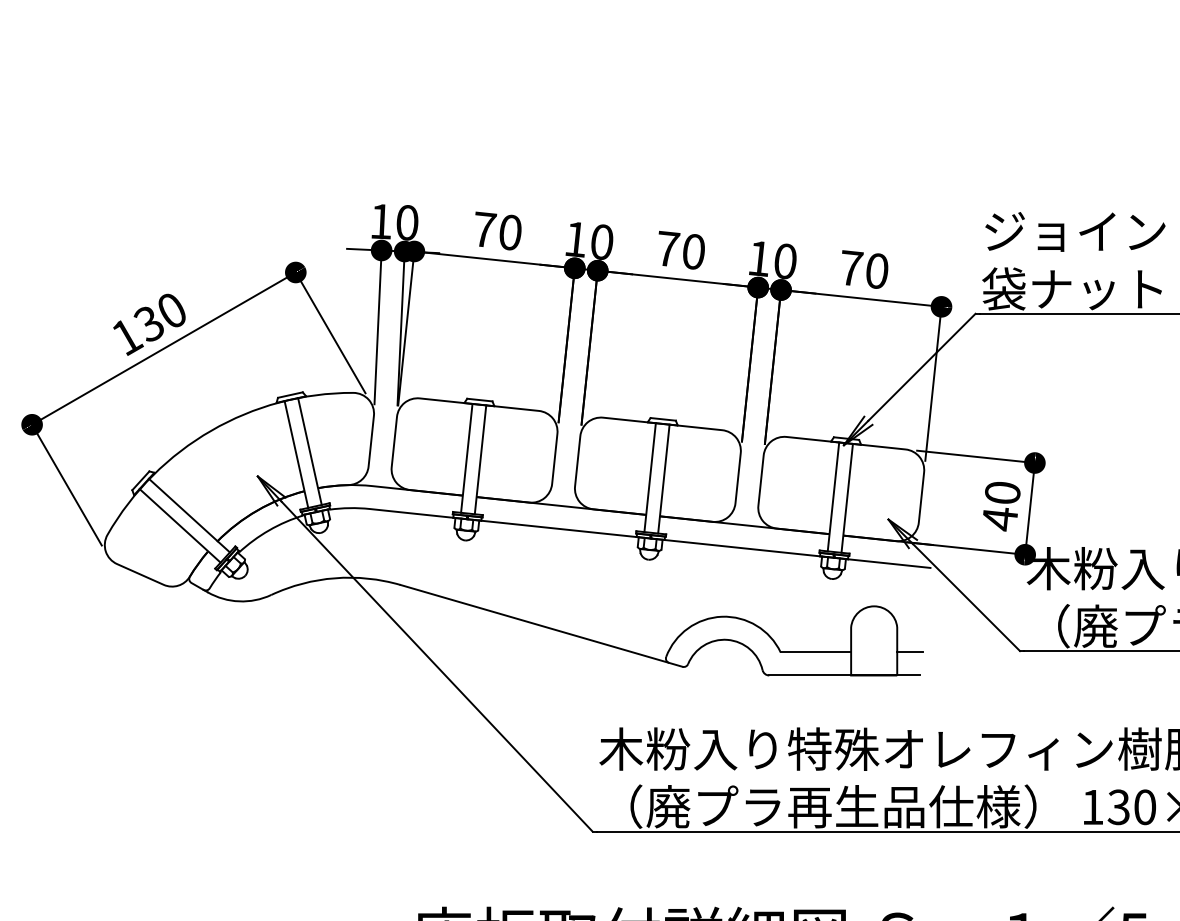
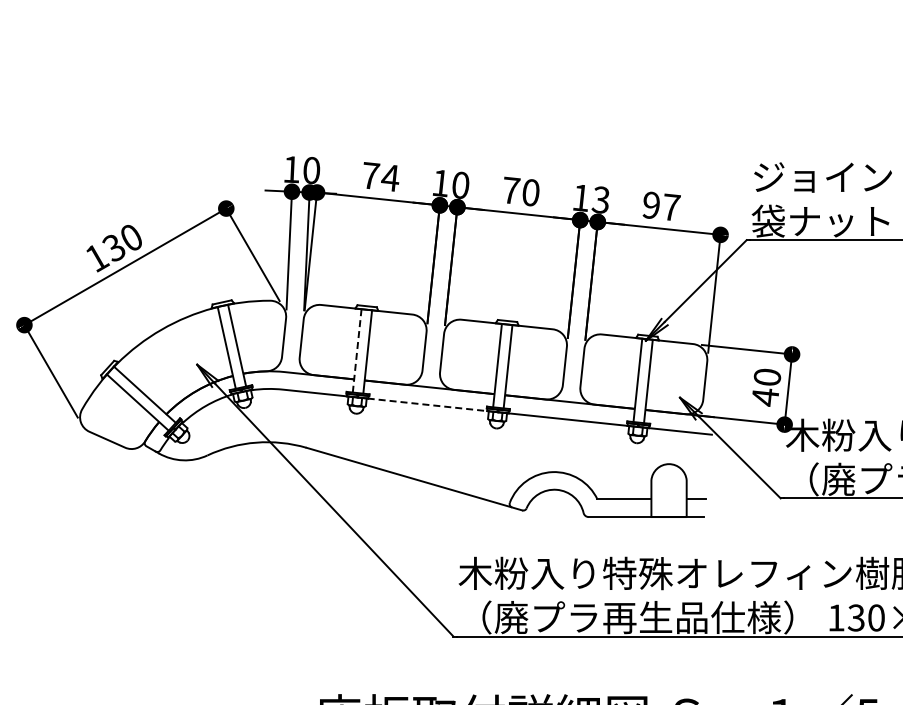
text: (510, 231) -> (390, 177), 70 -> 74
text: (784, 260) -> (600, 199), 10 -> 13
text: (864, 269) -> (661, 206), 70 -> 97
line: (467, 457) -> (357, 350), solid -> dashed
line: (559, 528) -> (428, 404), solid -> dashed

